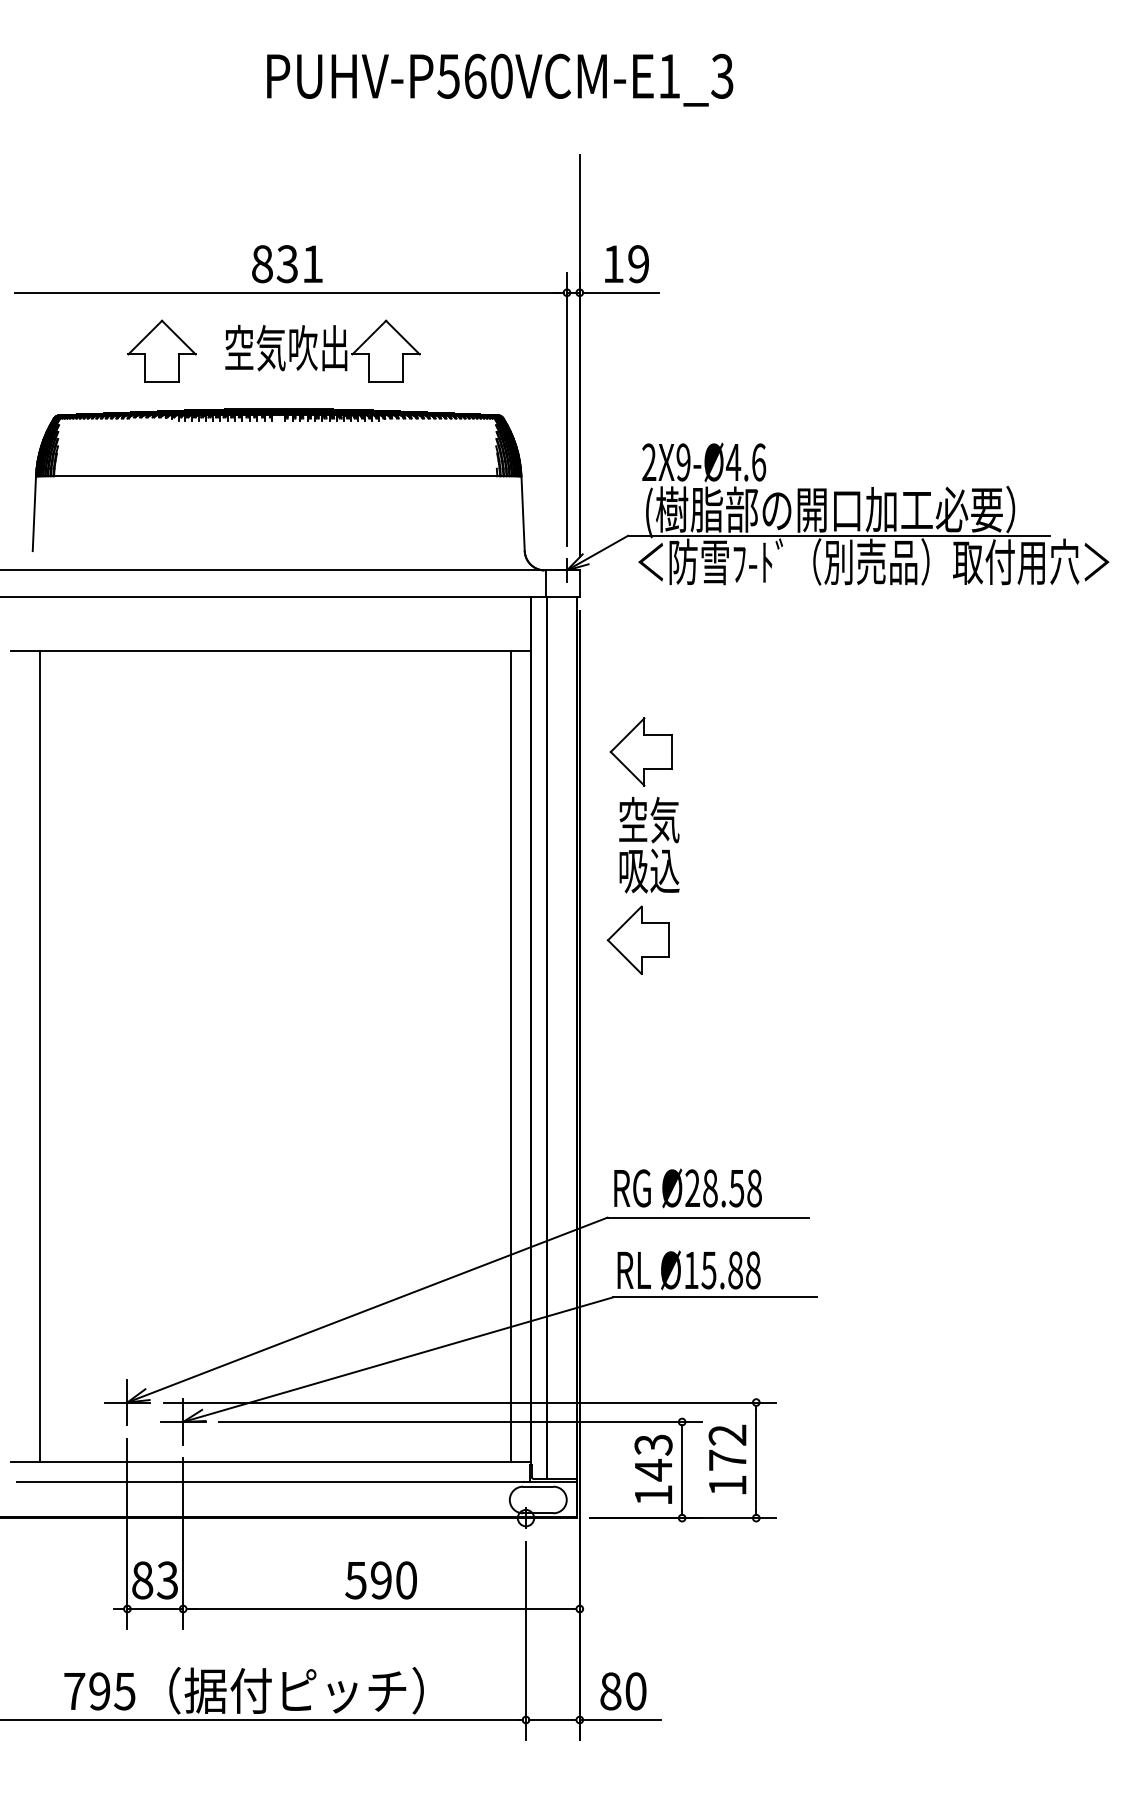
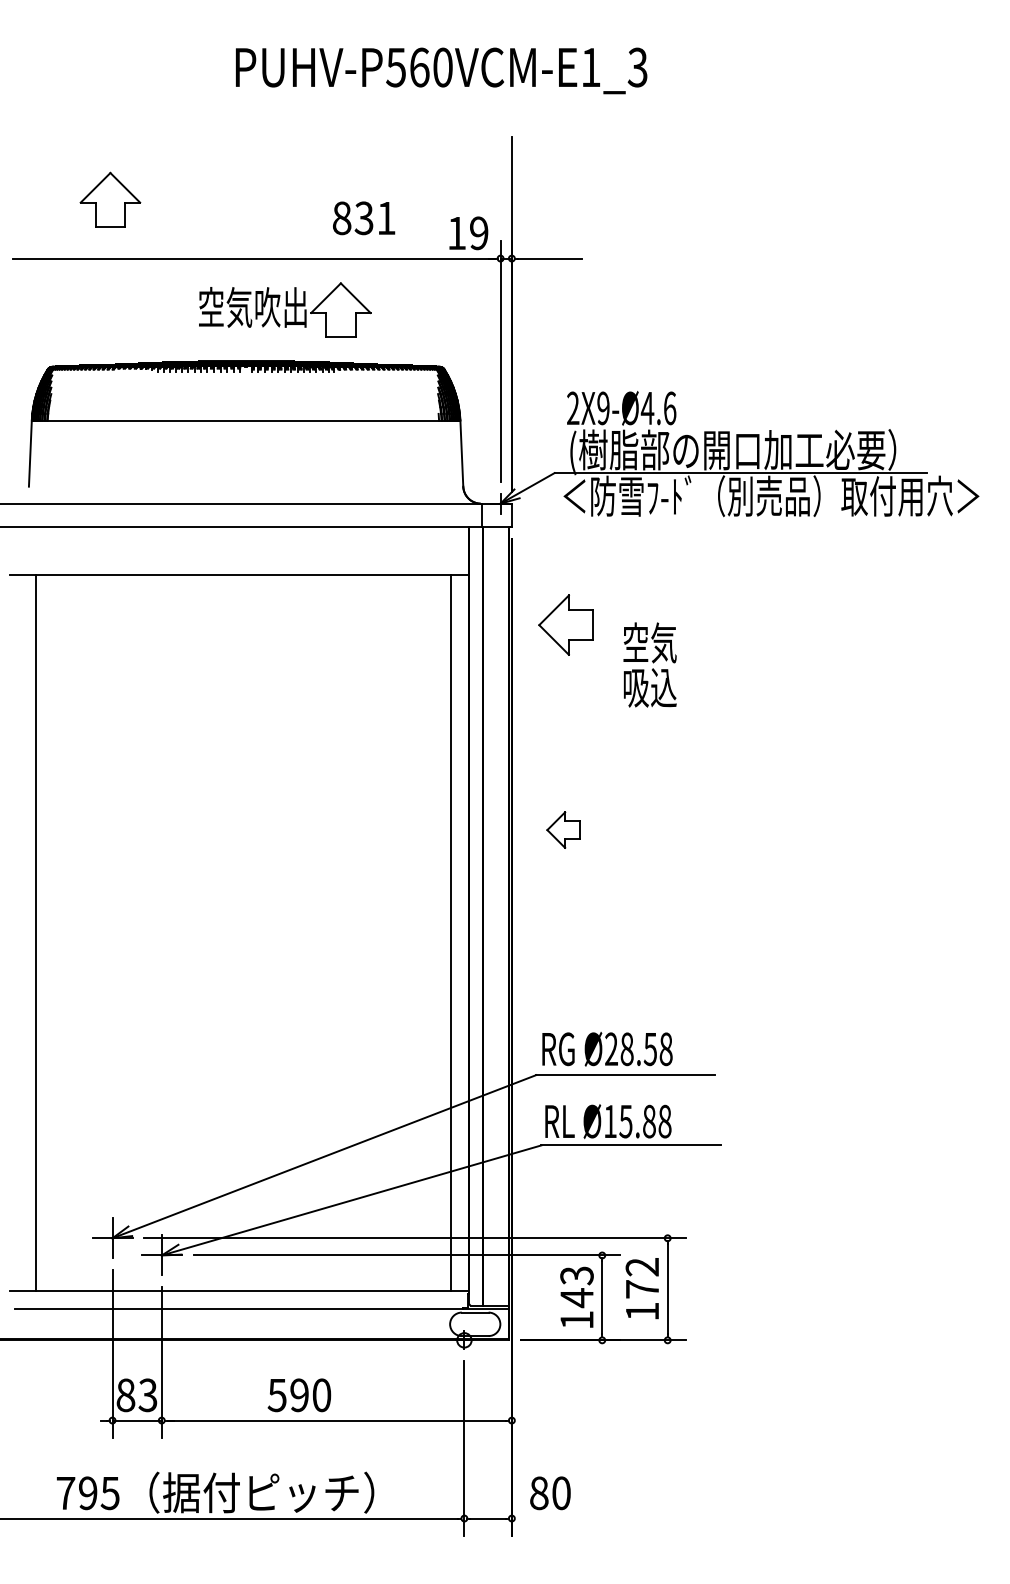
text: (287, 264) -> (364, 218), moved
text: (626, 264) -> (468, 233), moved
part: (161, 350) -> (109, 199), moved
part: (640, 751) -> (565, 624), moved
text: (649, 845) -> (650, 665), moved
part: (637, 939) -> (562, 829), size x0.6
text: (380, 1580) -> (298, 1395), moved
line: (619, 1720) -> (546, 1518), removed

